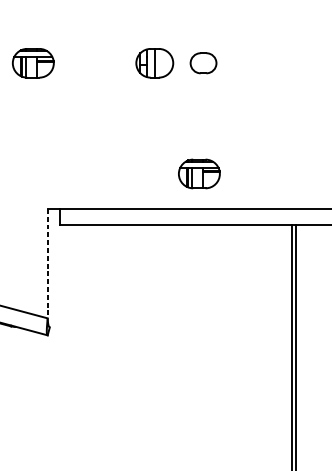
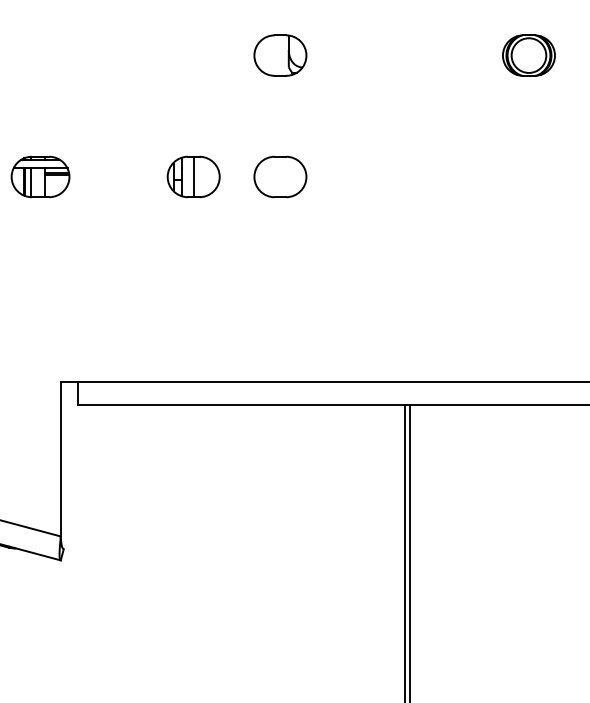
part: (154, 62) -> (193, 176), moved
part: (203, 62) -> (280, 176), size x1.43
part: (199, 173) -> (274, 332), removed
line: (47, 263) -> (60, 459), dashed -> solid

